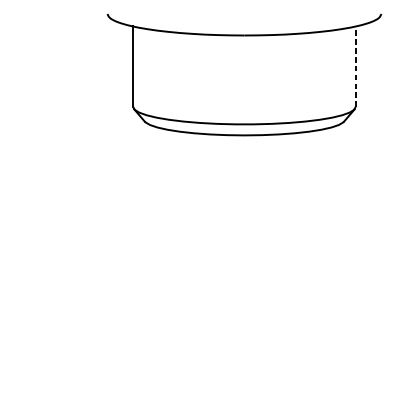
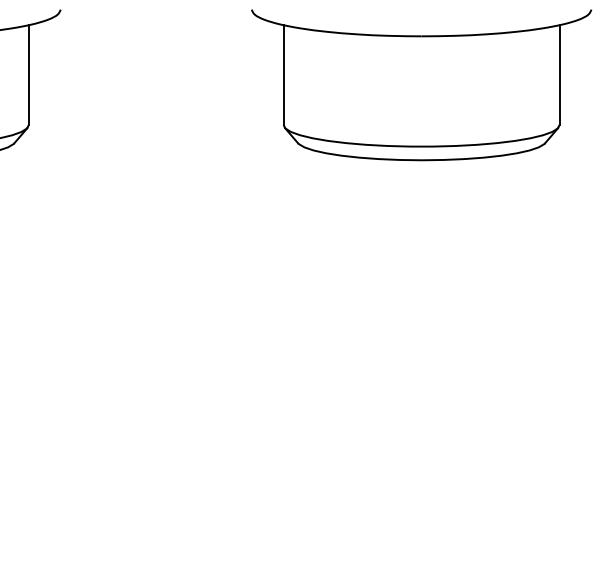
line: (355, 67) -> (559, 75), dashed -> solid

